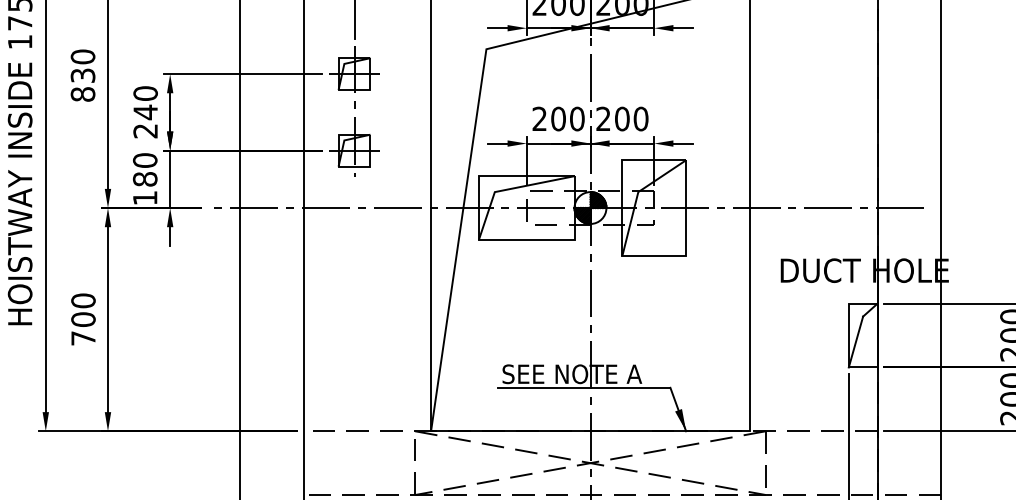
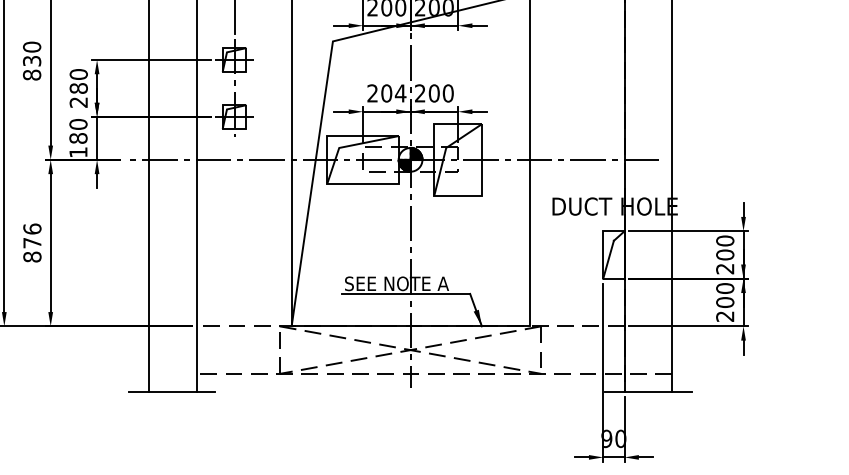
text: (145, 112) -> (78, 88), 240 -> 280
text: (576, 119) -> (400, 93), 200 -> 204
text: (83, 318) -> (32, 242), 700 -> 876

